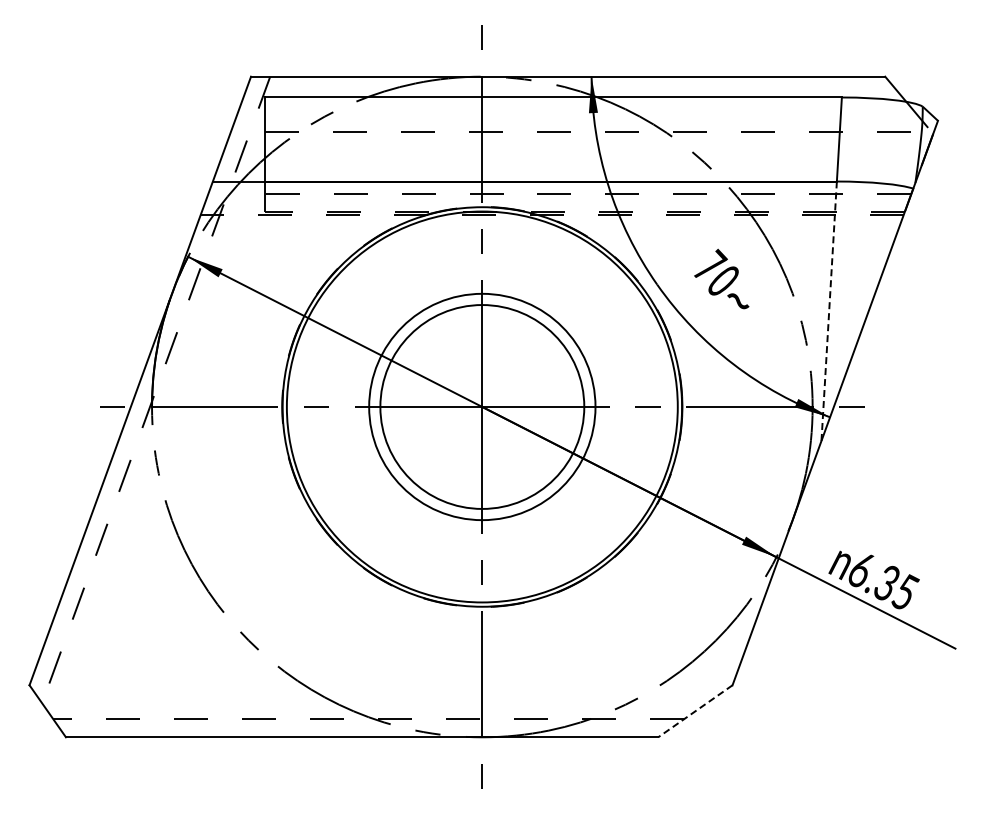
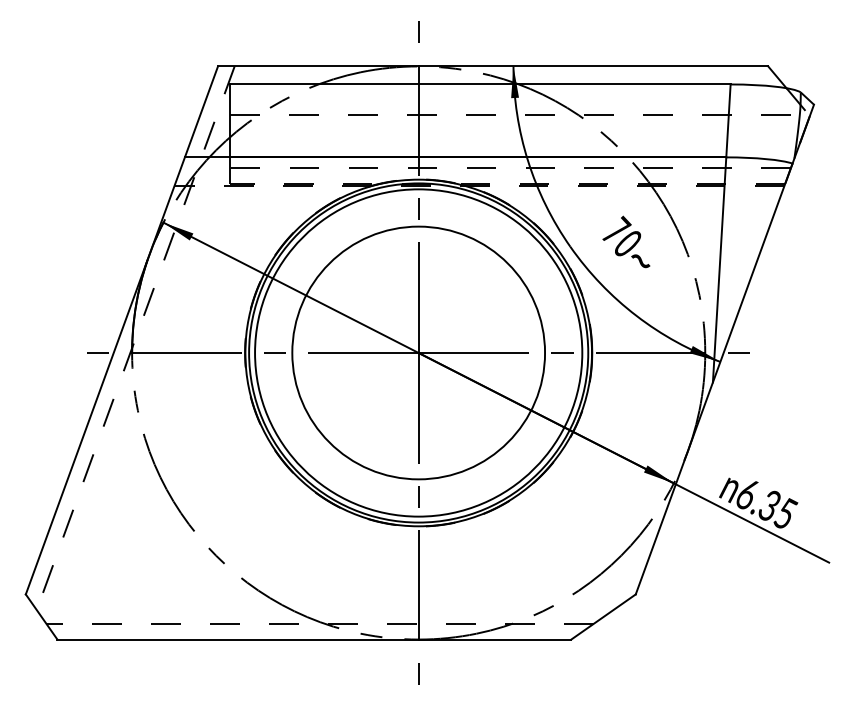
line: (829, 311) -> (719, 270), dashed -> solid
circle: (481, 406) -> (417, 352), size x1.43
circle: (481, 406) -> (417, 352), size x1.67
line: (695, 711) -> (603, 617), dashed -> solid

